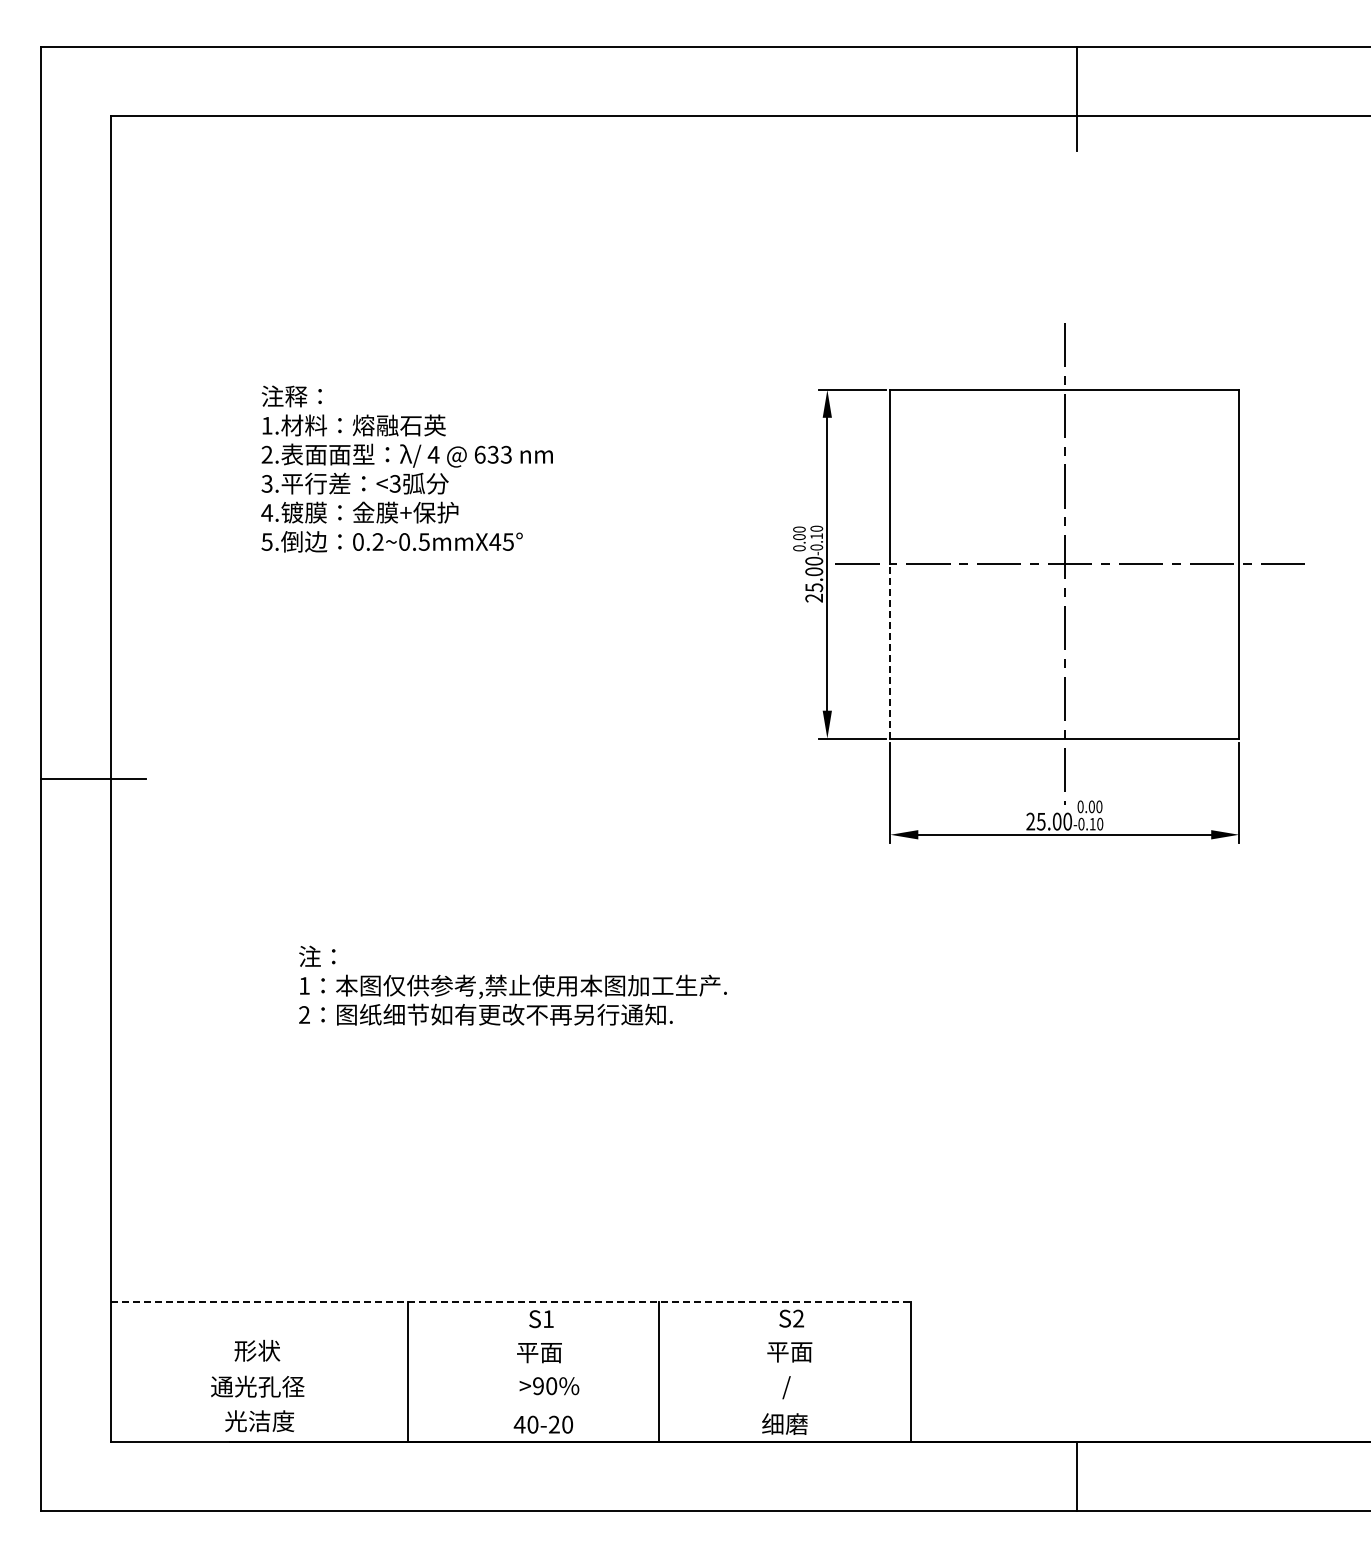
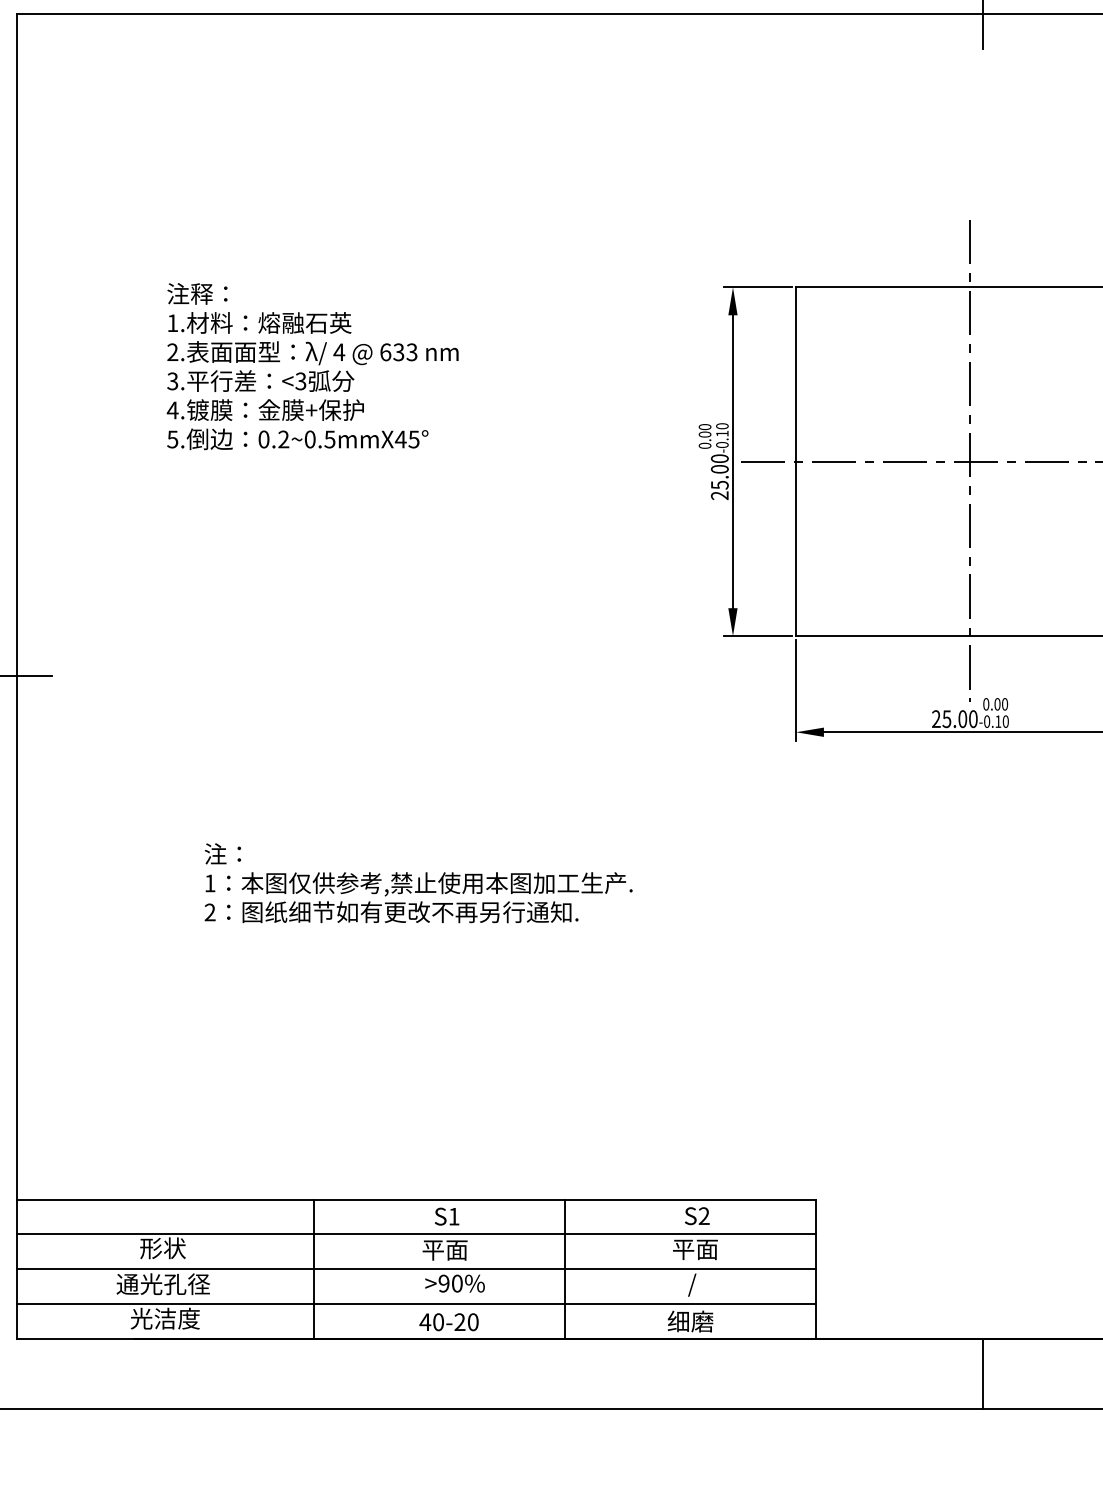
line: (890, 650) -> (796, 547), dashed -> solid
line: (510, 1302) -> (416, 1199), dashed -> solid
line: (510, 1336) -> (416, 1233), added
line: (510, 1371) -> (416, 1268), added
line: (510, 1406) -> (416, 1303), added

